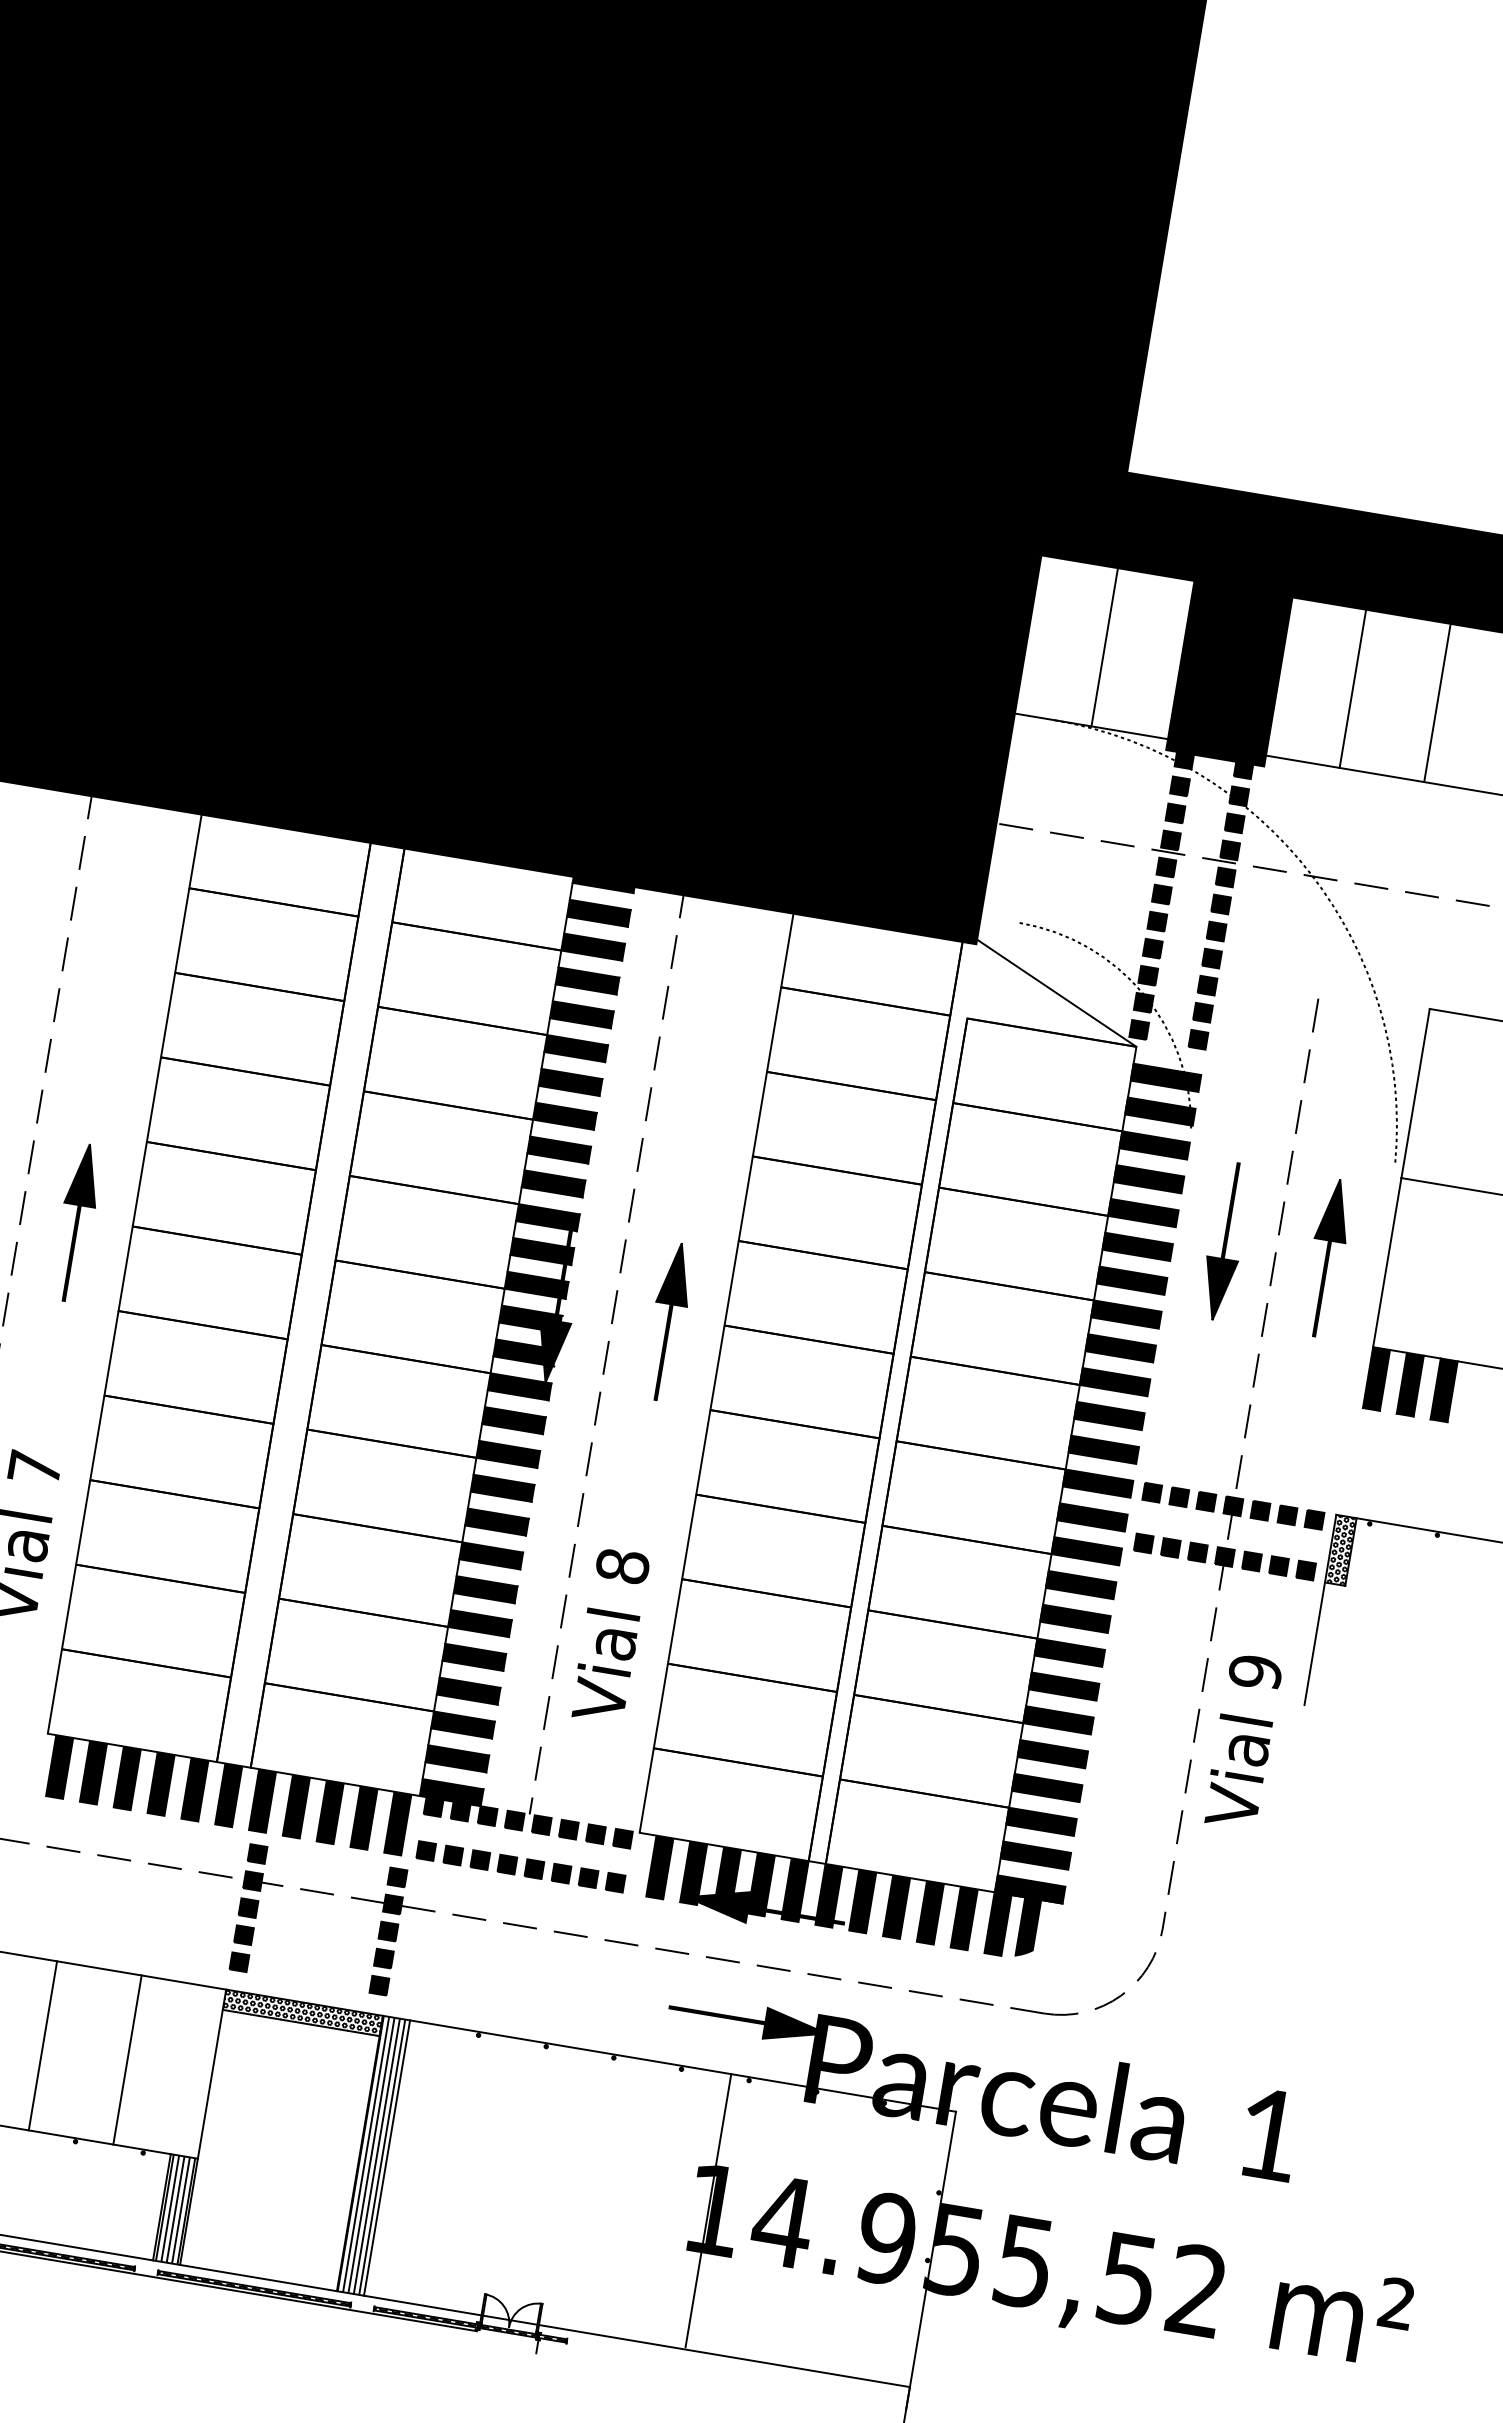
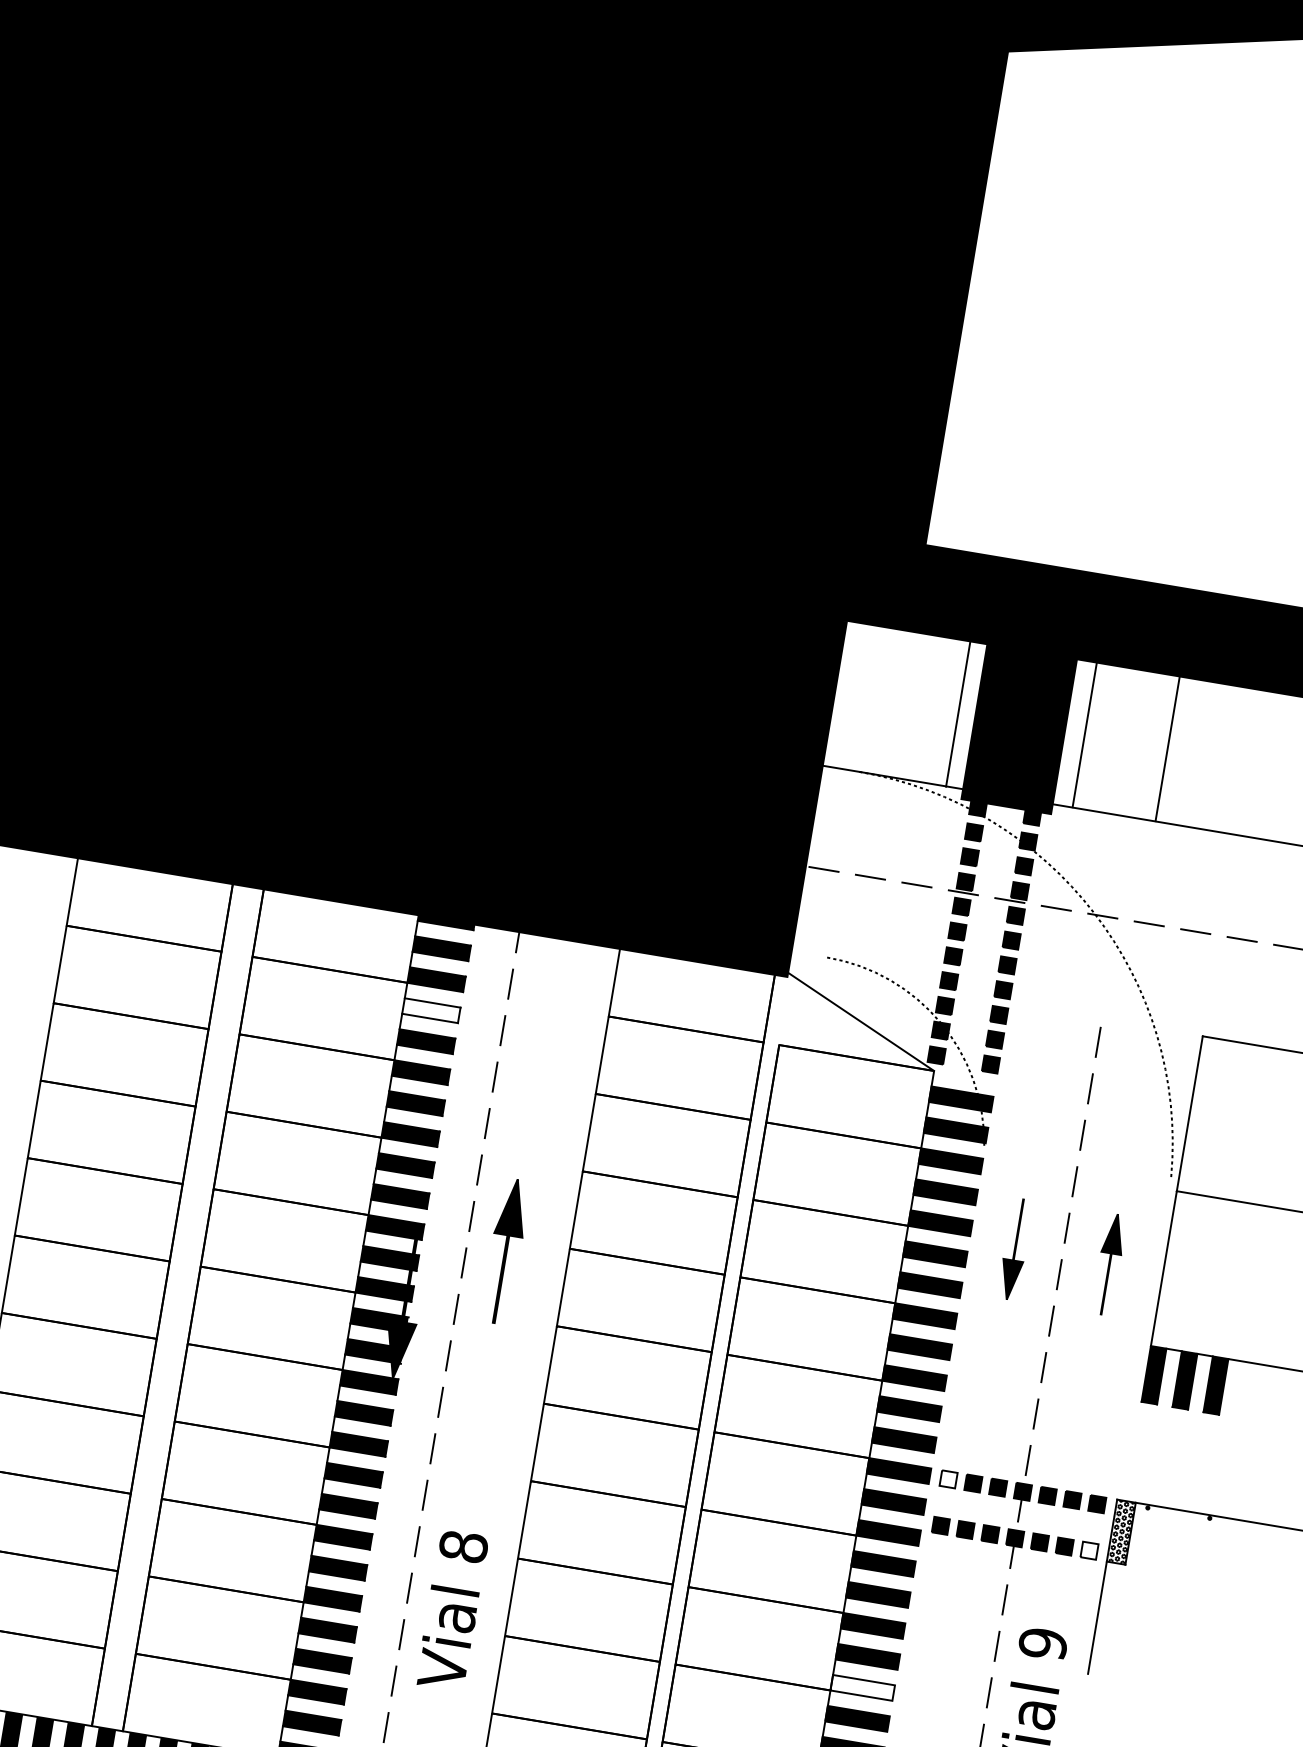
line: (1105, 641) -> (958, 708), moved
line: (1353, 682) -> (1085, 729), moved
line: (1438, 697) -> (1168, 743), moved
fill: (587, 980) -> (431, 1010), removed
part: (1223, 1241) -> (1013, 1249), size x0.7
part: (1329, 1258) -> (1110, 1264), size x0.7
part: (670, 1322) -> (507, 1252), moved
fill: (1152, 1492) -> (948, 1479), removed
fill: (1305, 1570) -> (1088, 1550), removed
fill: (1058, 1720) -> (862, 1688), removed

